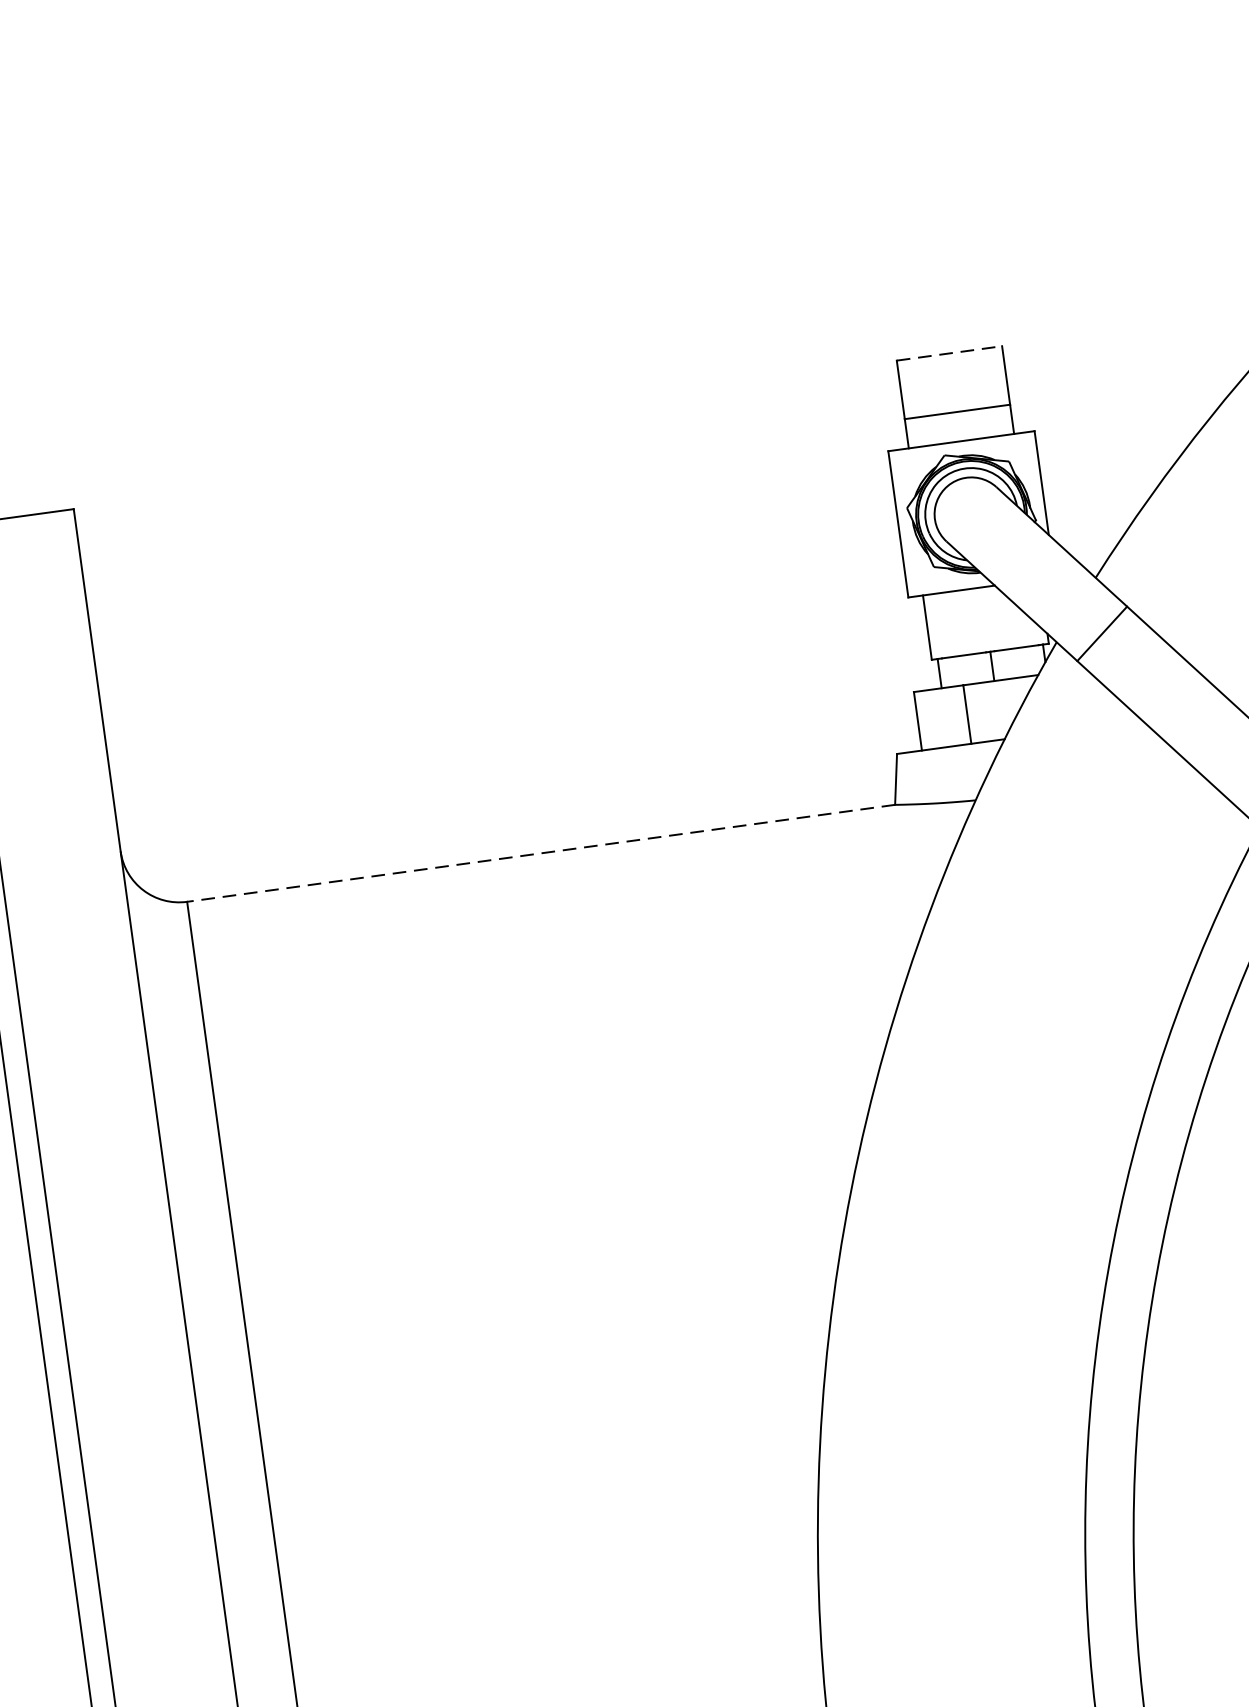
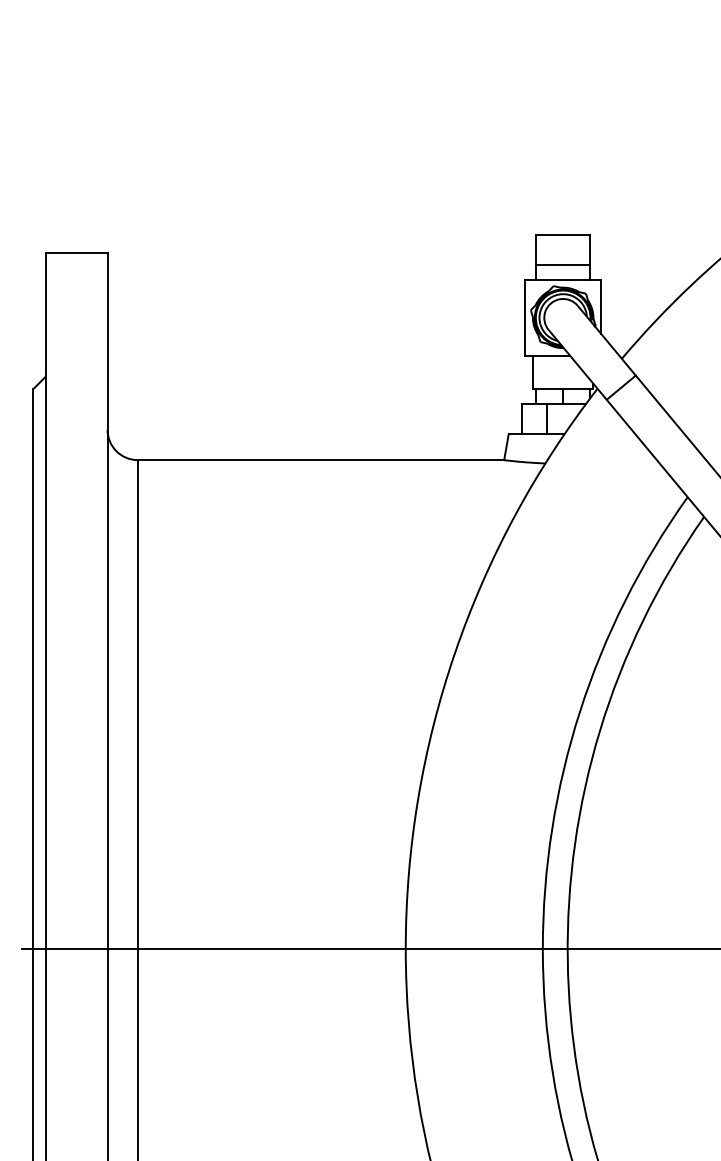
line: (950, 353) -> (563, 234), dashed -> solid
line: (540, 854) -> (320, 460), dashed -> solid

